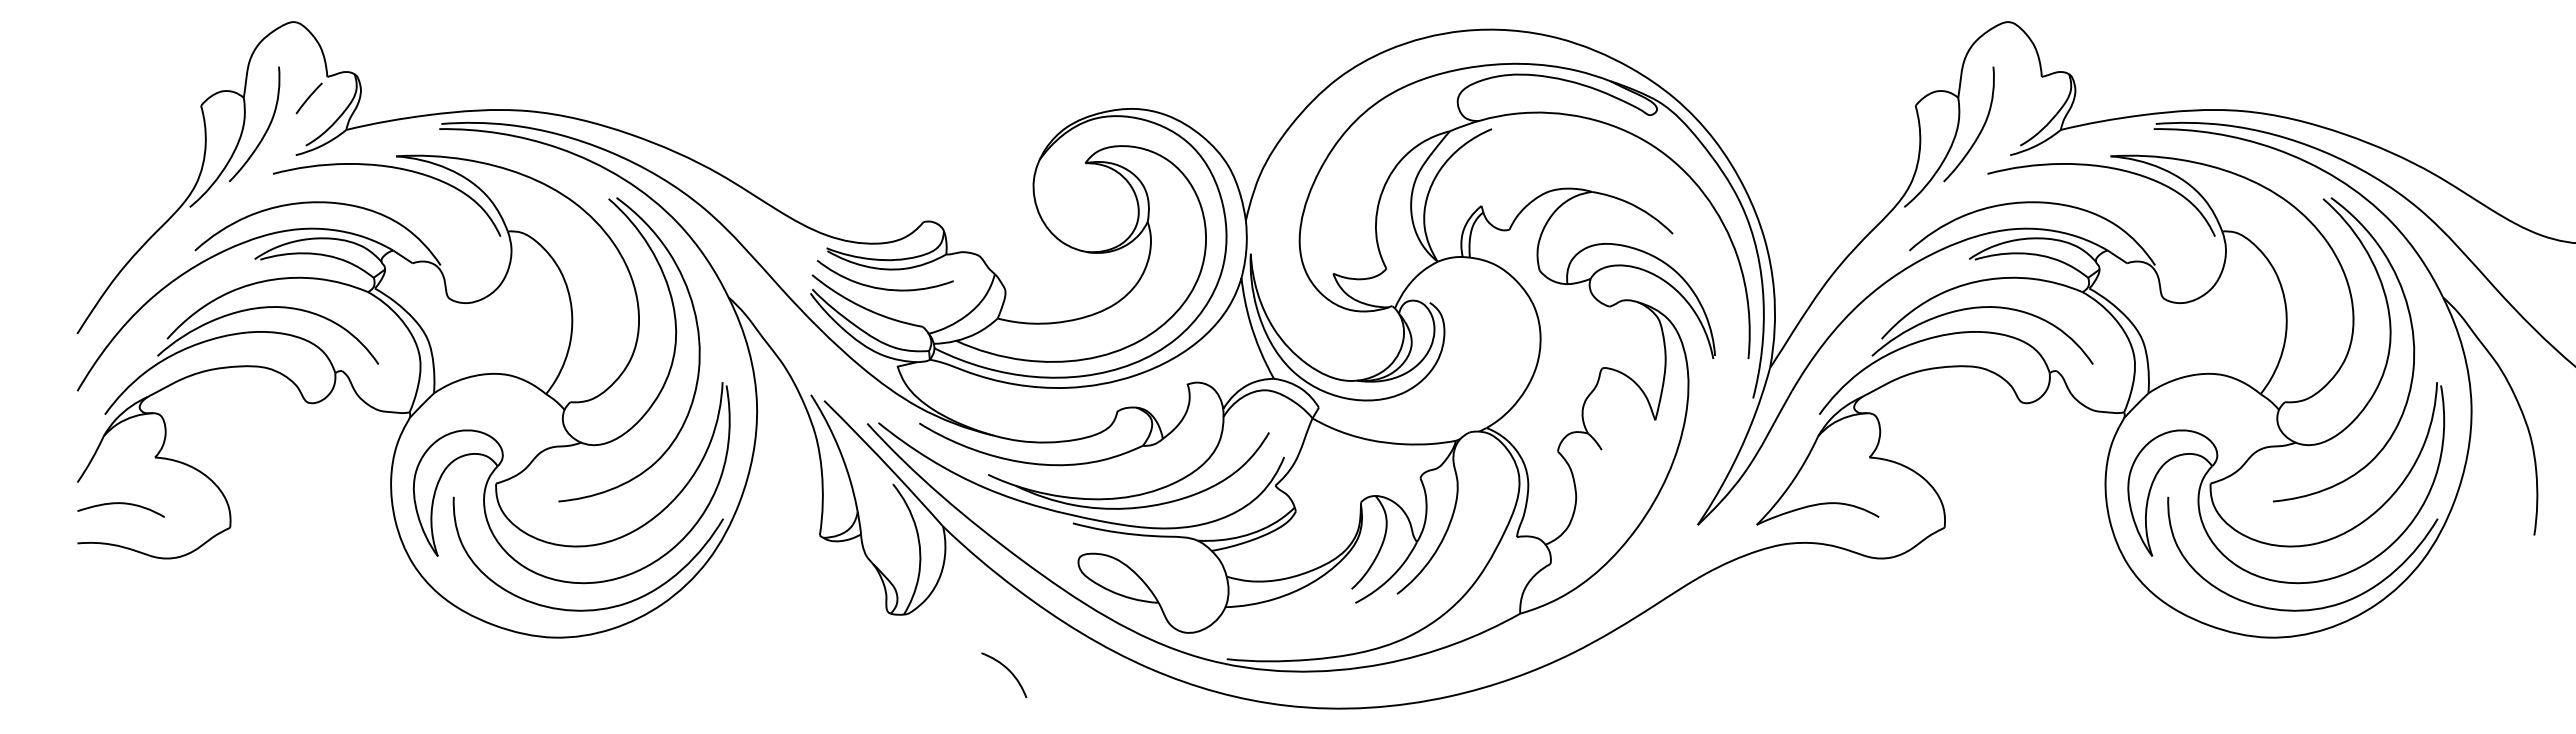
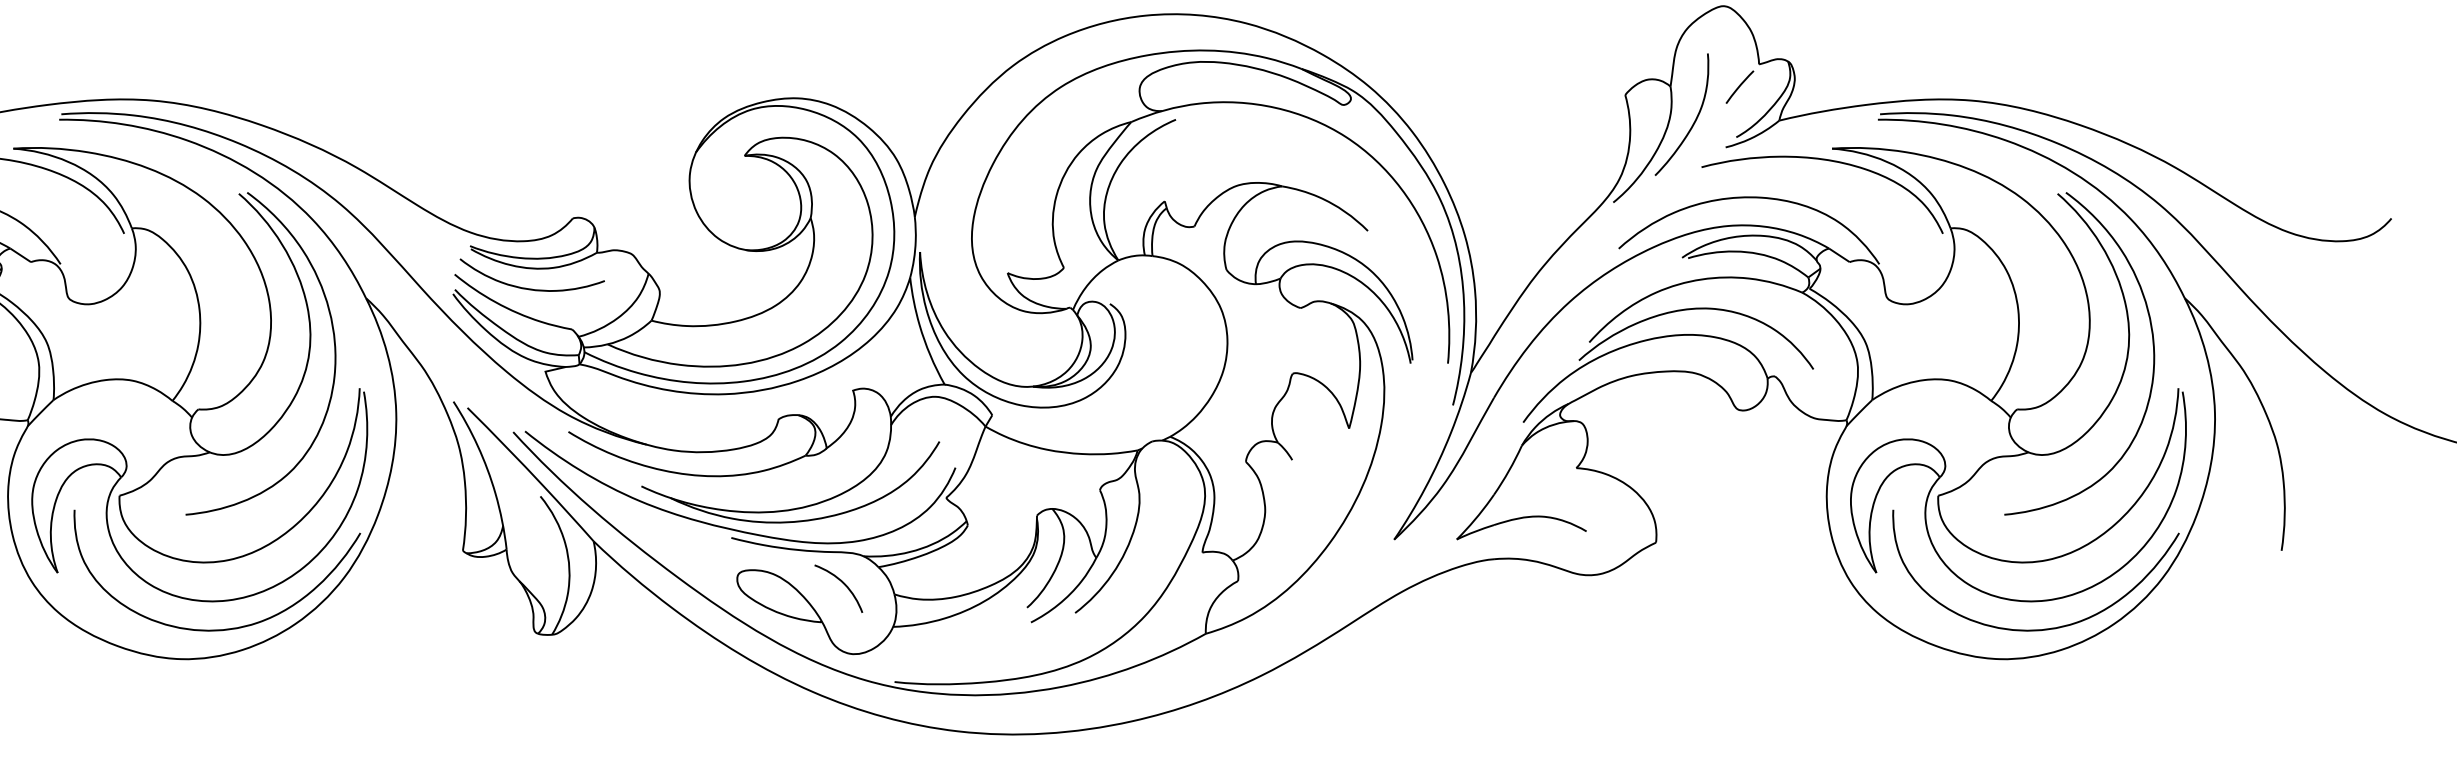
curve: (2023, 98) -> (1739, 87), added
curve: (1008, 671) -> (843, 584), moved

